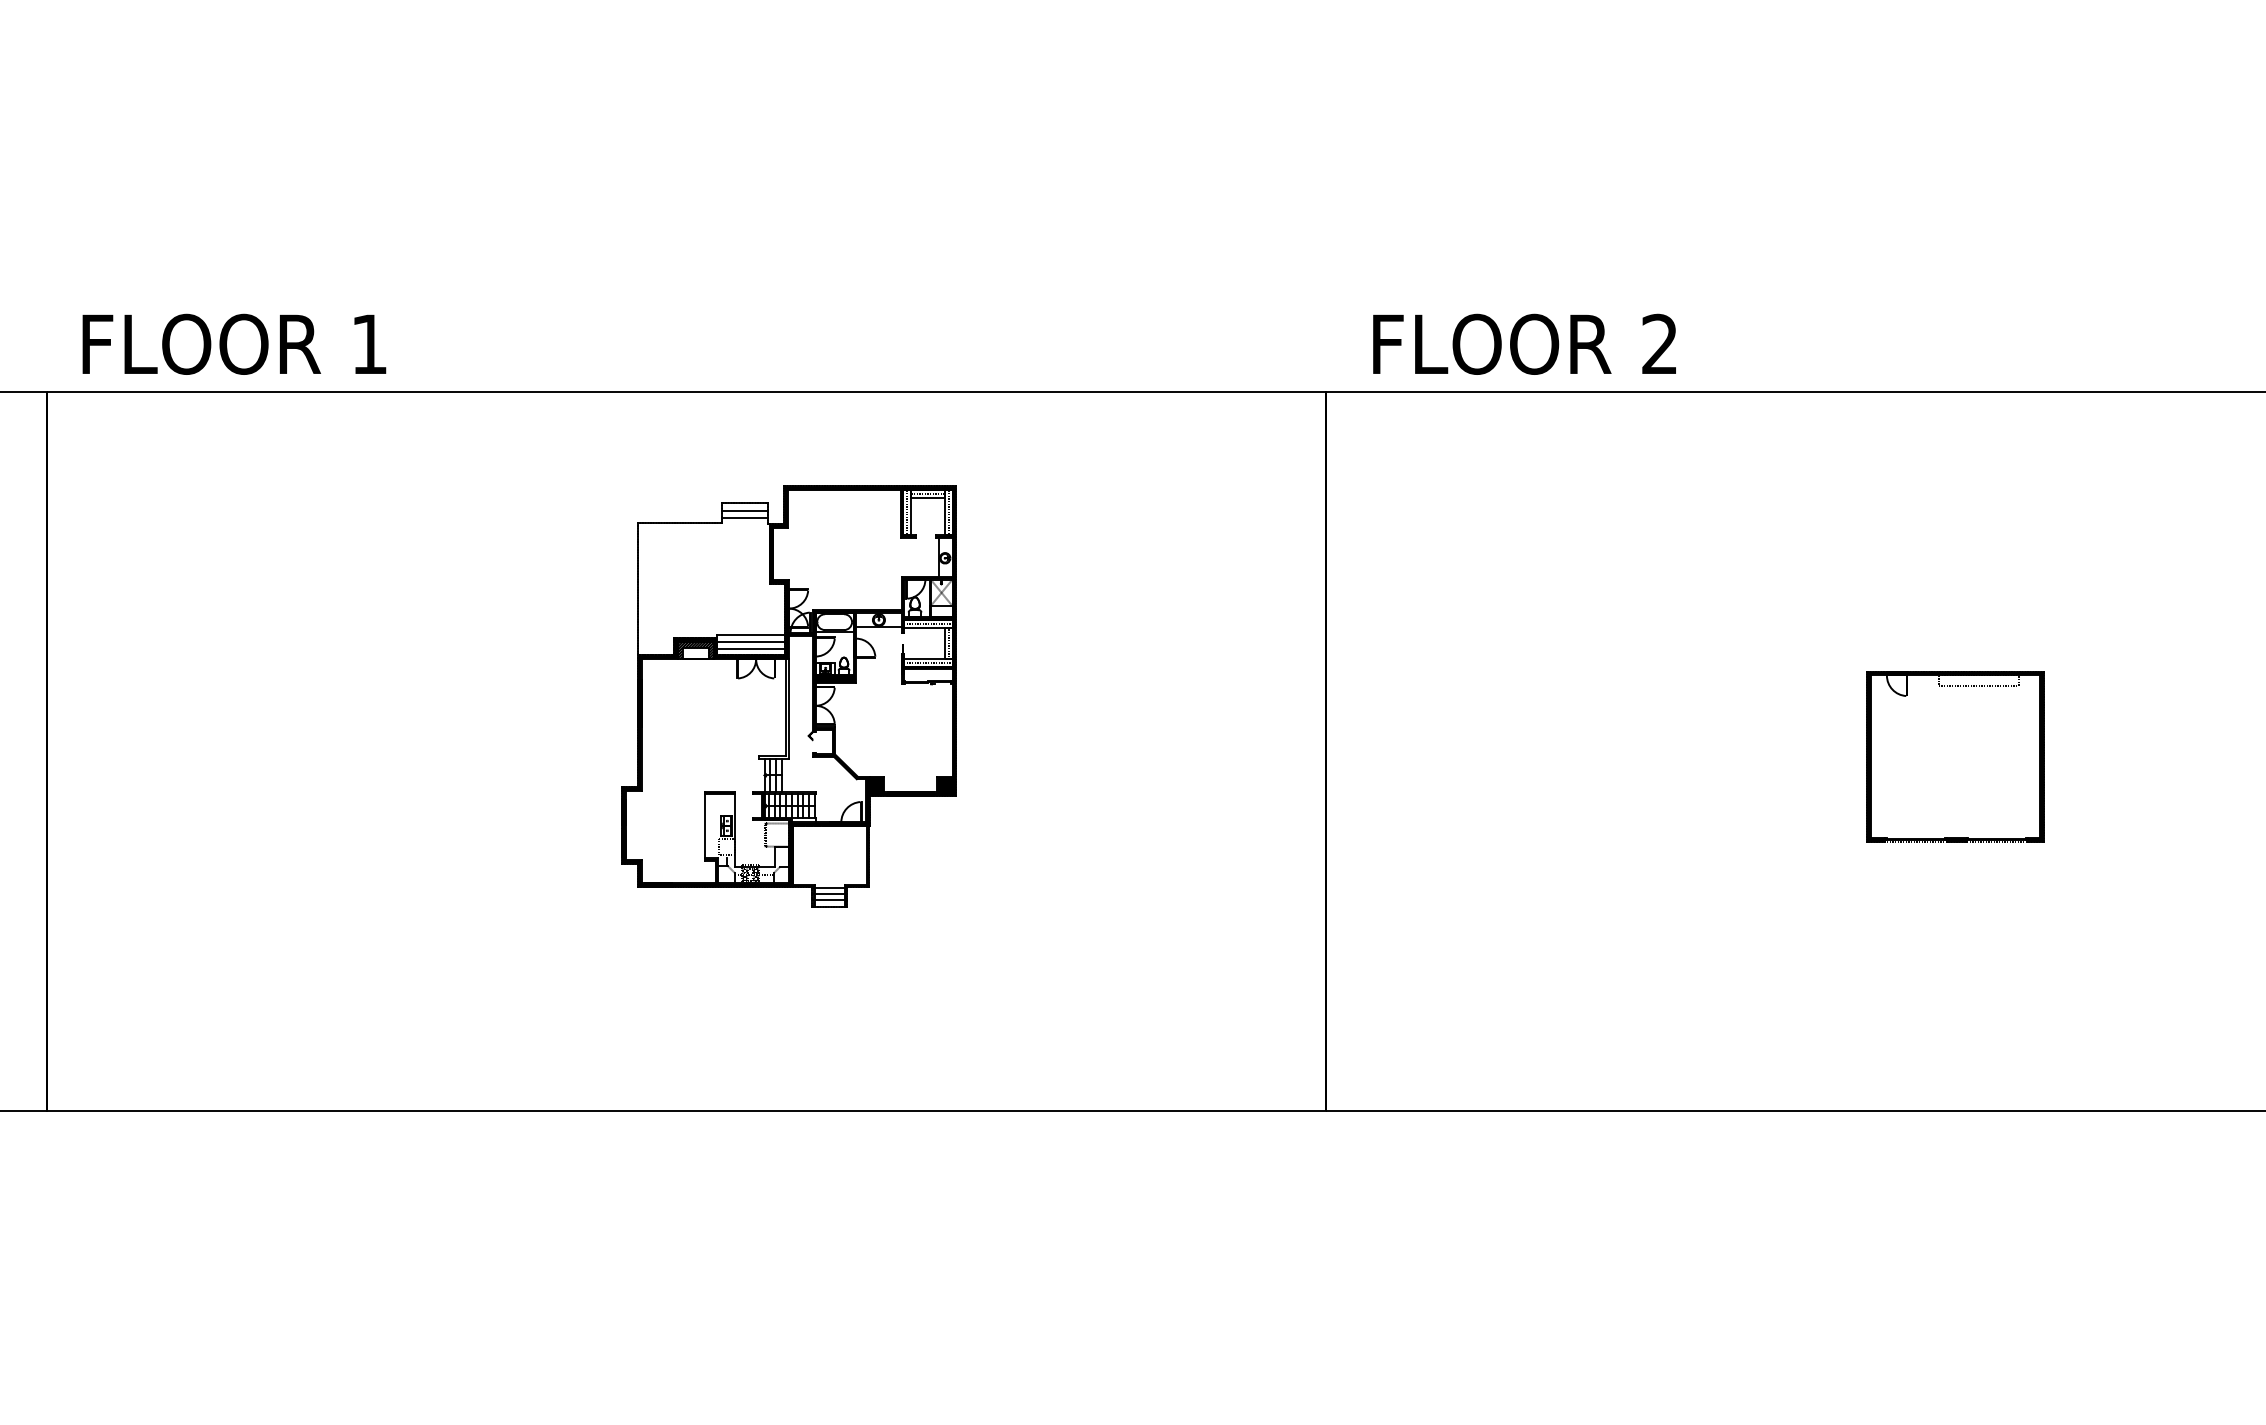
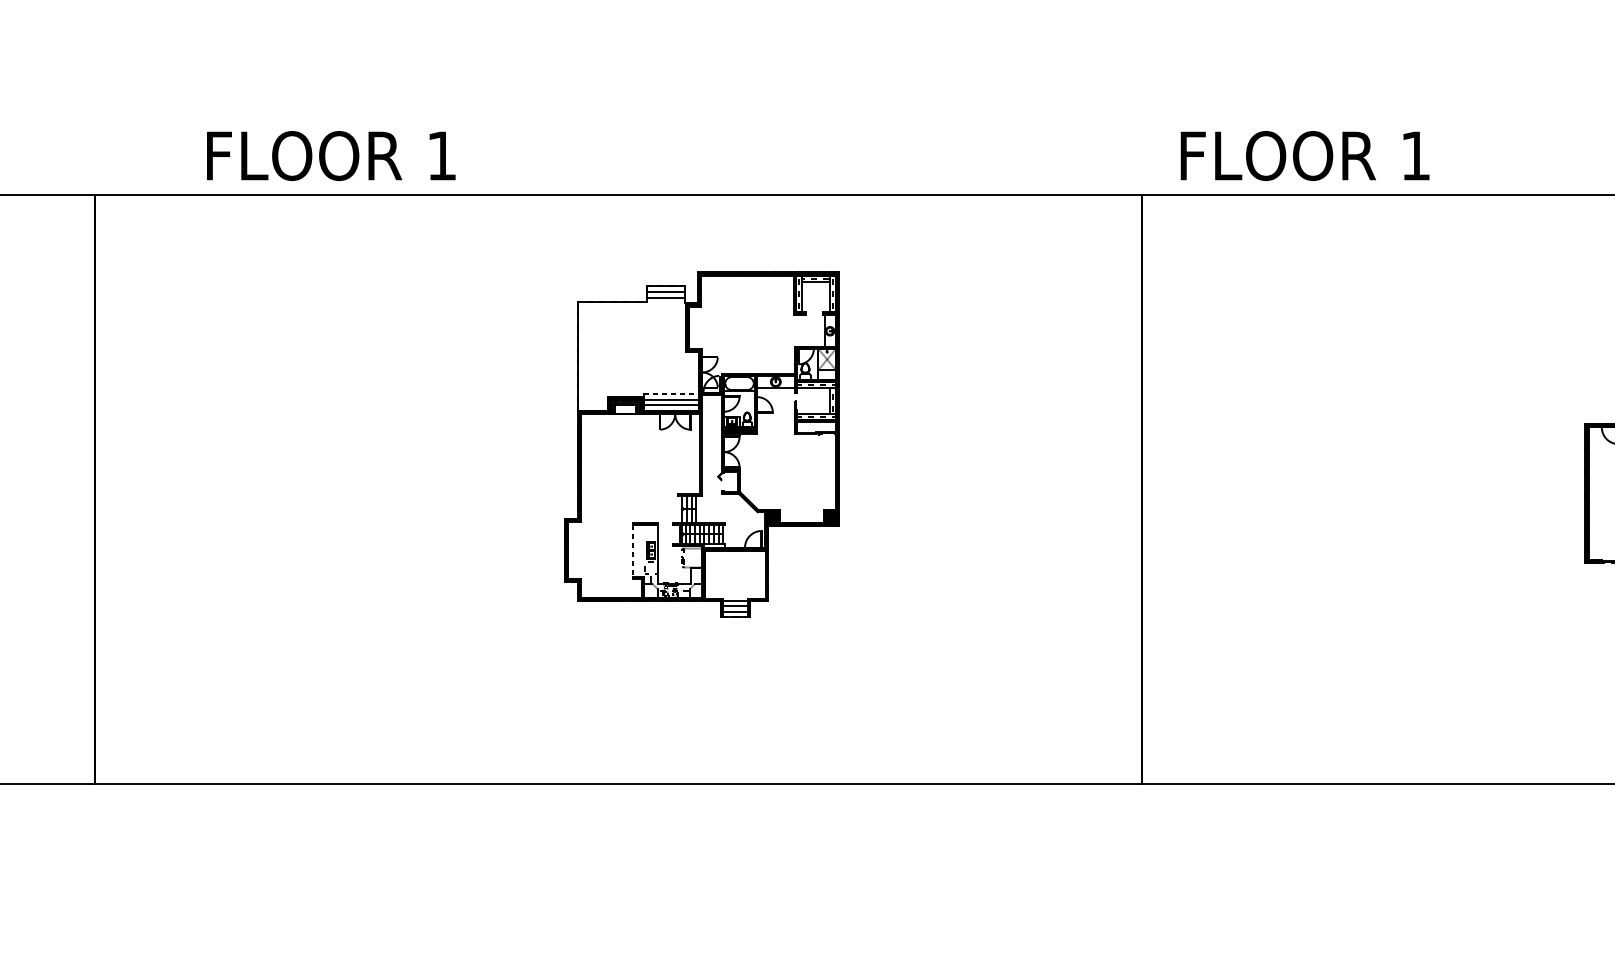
text: (234, 343) -> (331, 155), moved
text: (1659, 343) -> (1415, 155), 2 -> 1
line: (751, 635) -> (671, 394), solid -> dashed
line: (704, 826) -> (632, 551), solid -> dashed

